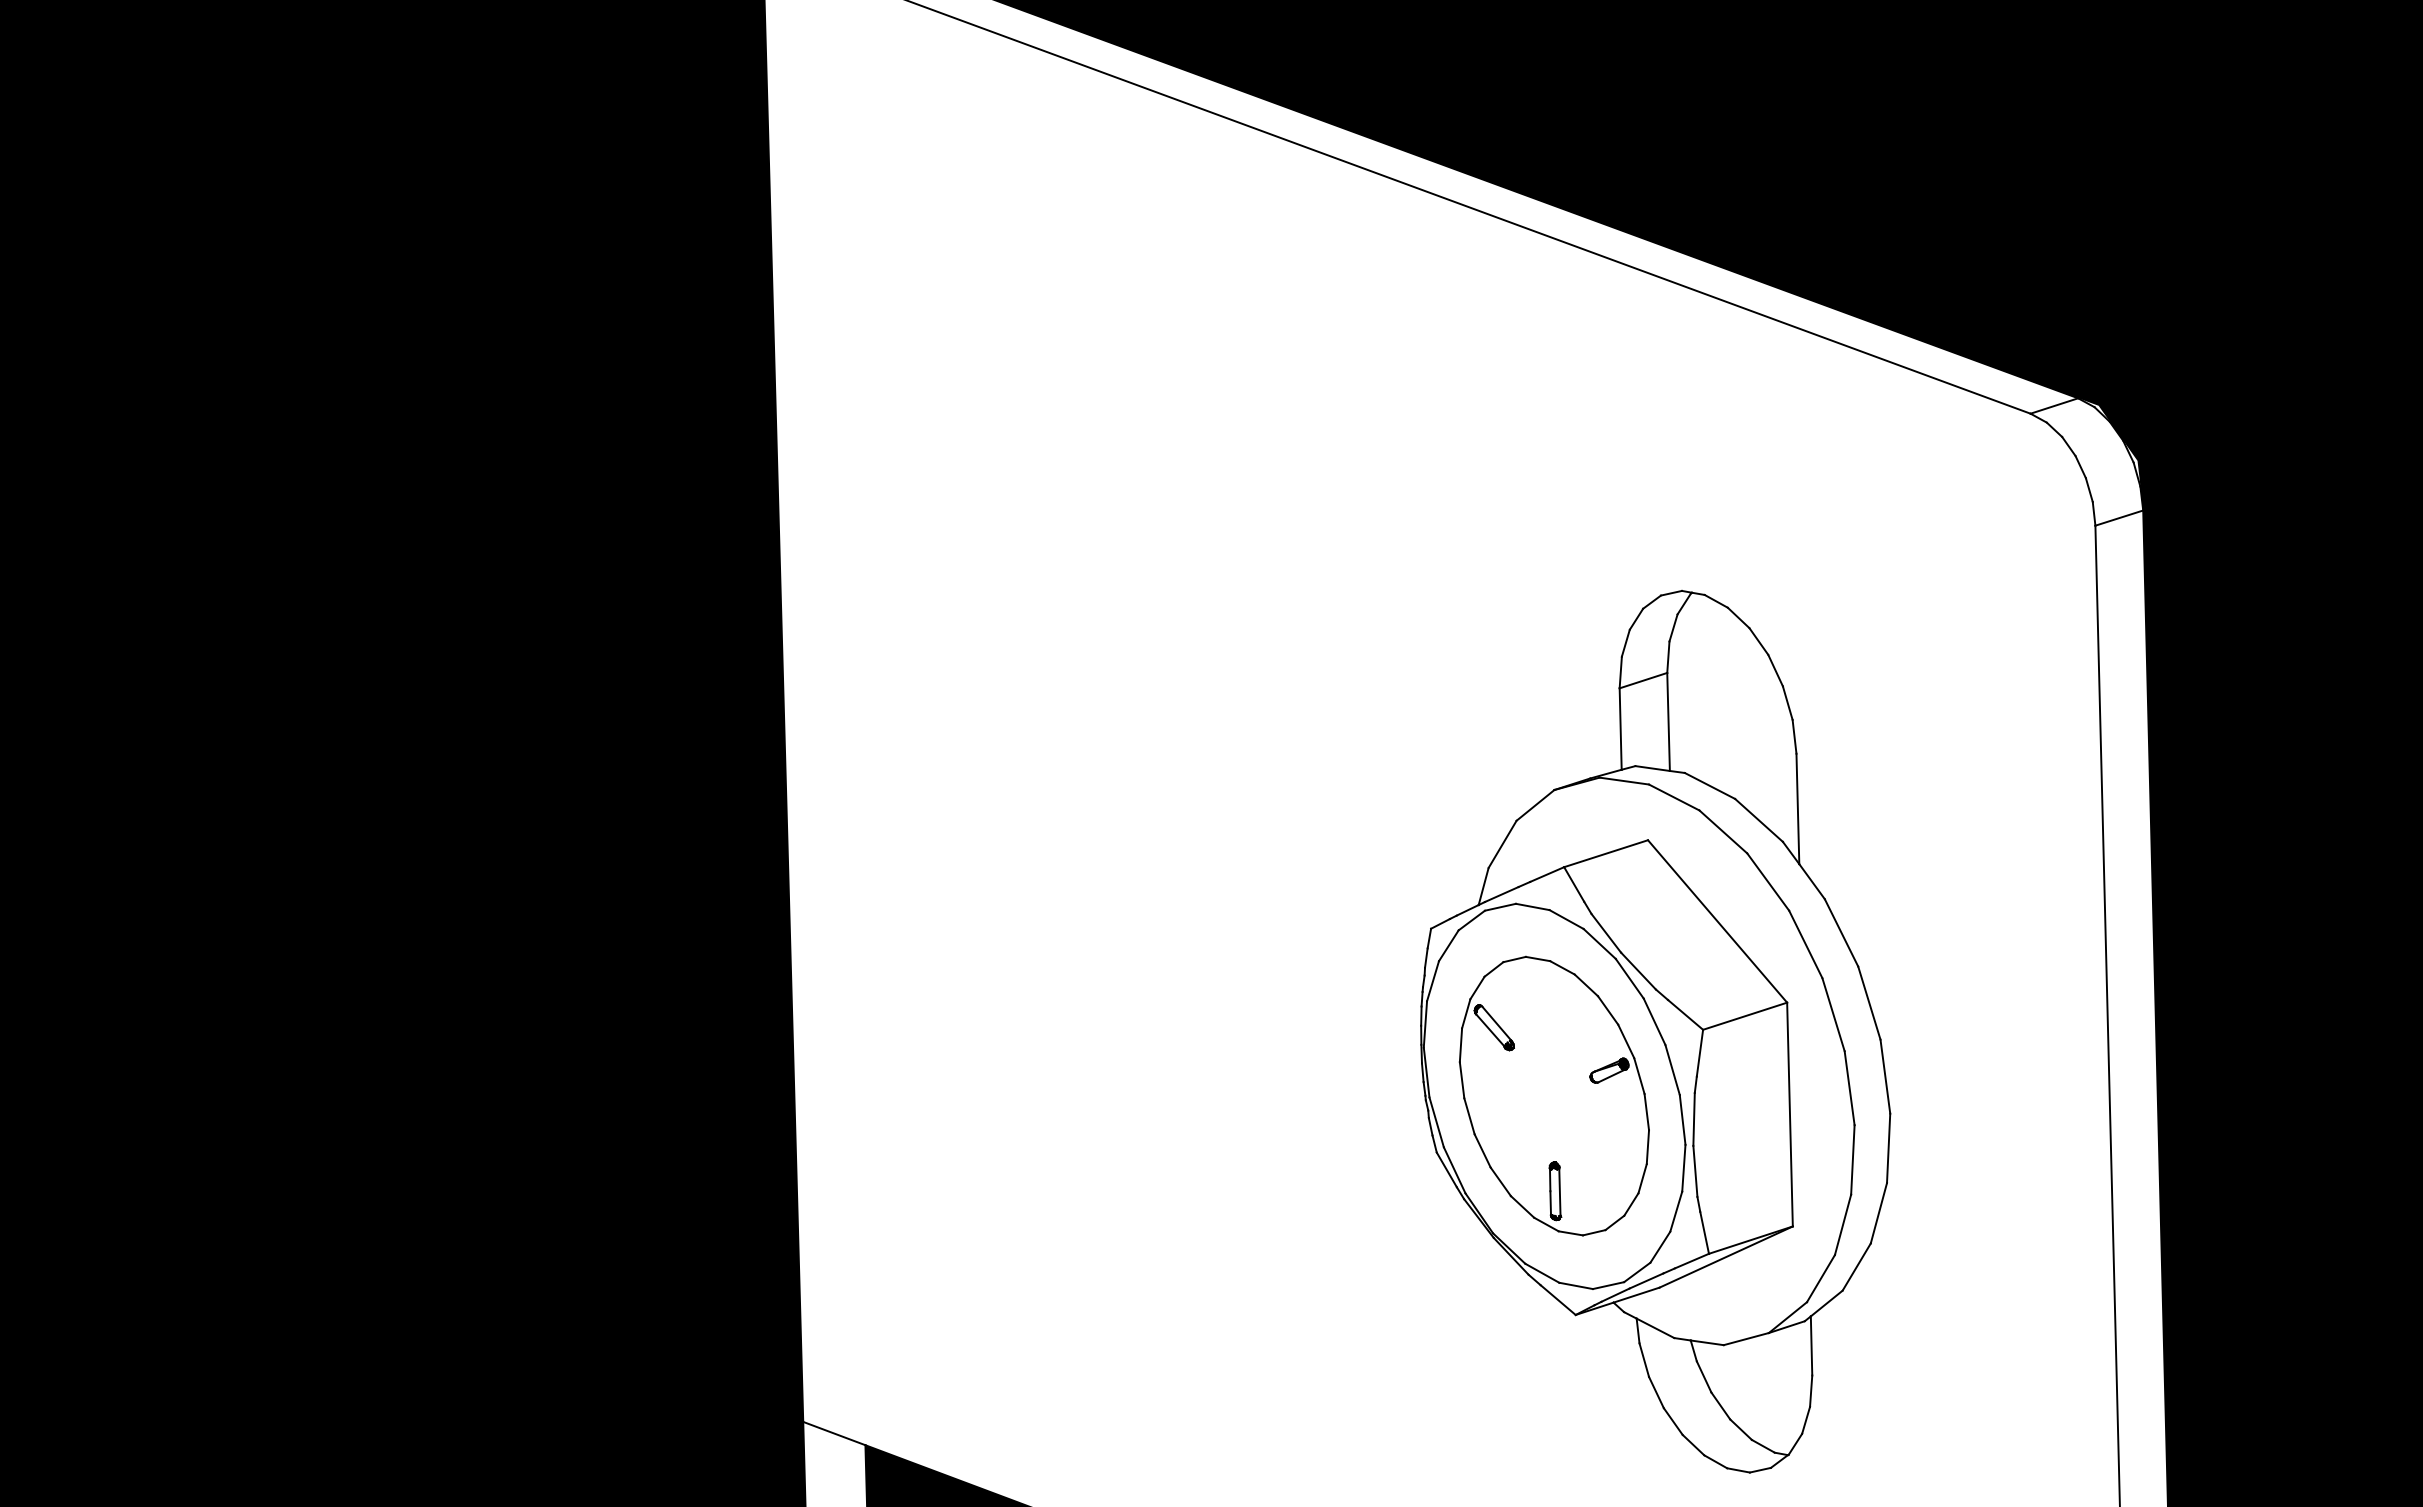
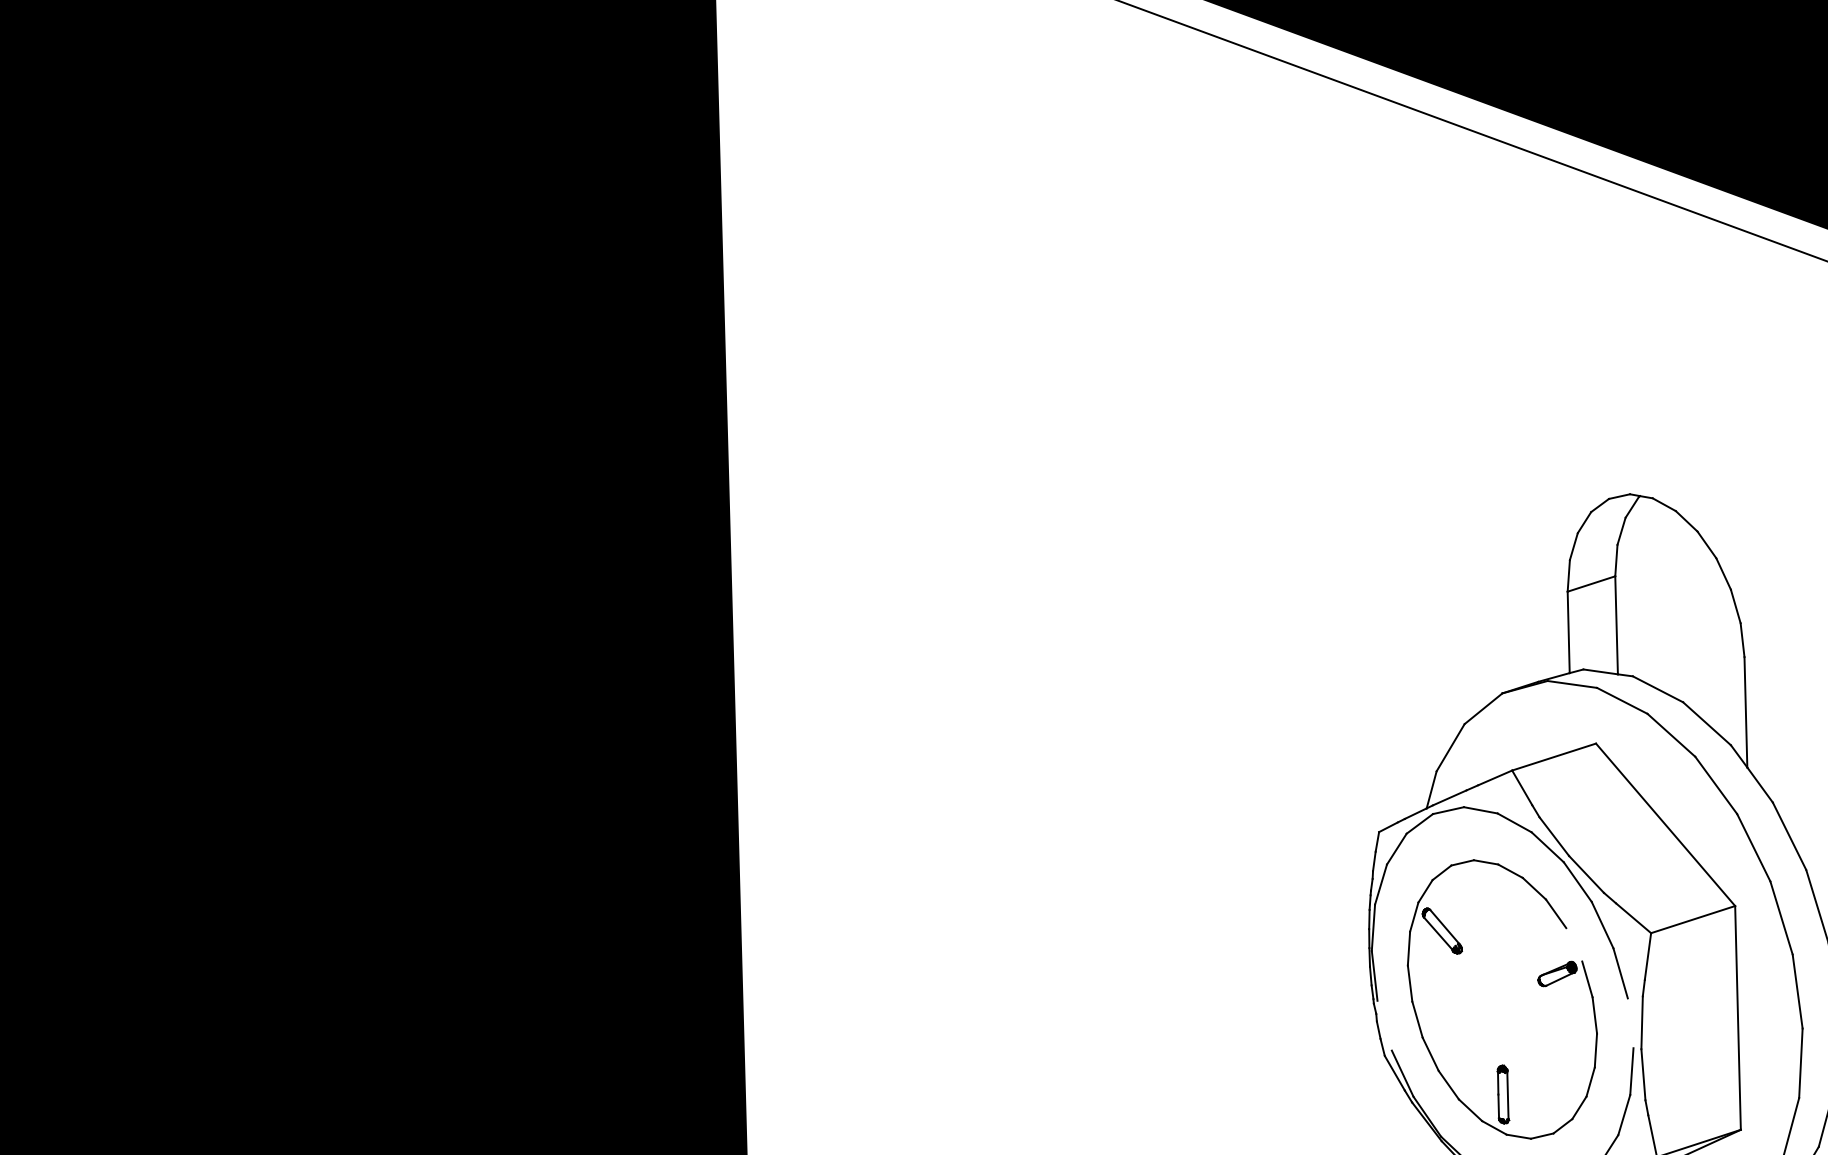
line: (1626, 1041) -> (1574, 944), removed
line: (1682, 1119) -> (1630, 1022), removed
line: (1436, 1122) -> (1384, 1025), removed

